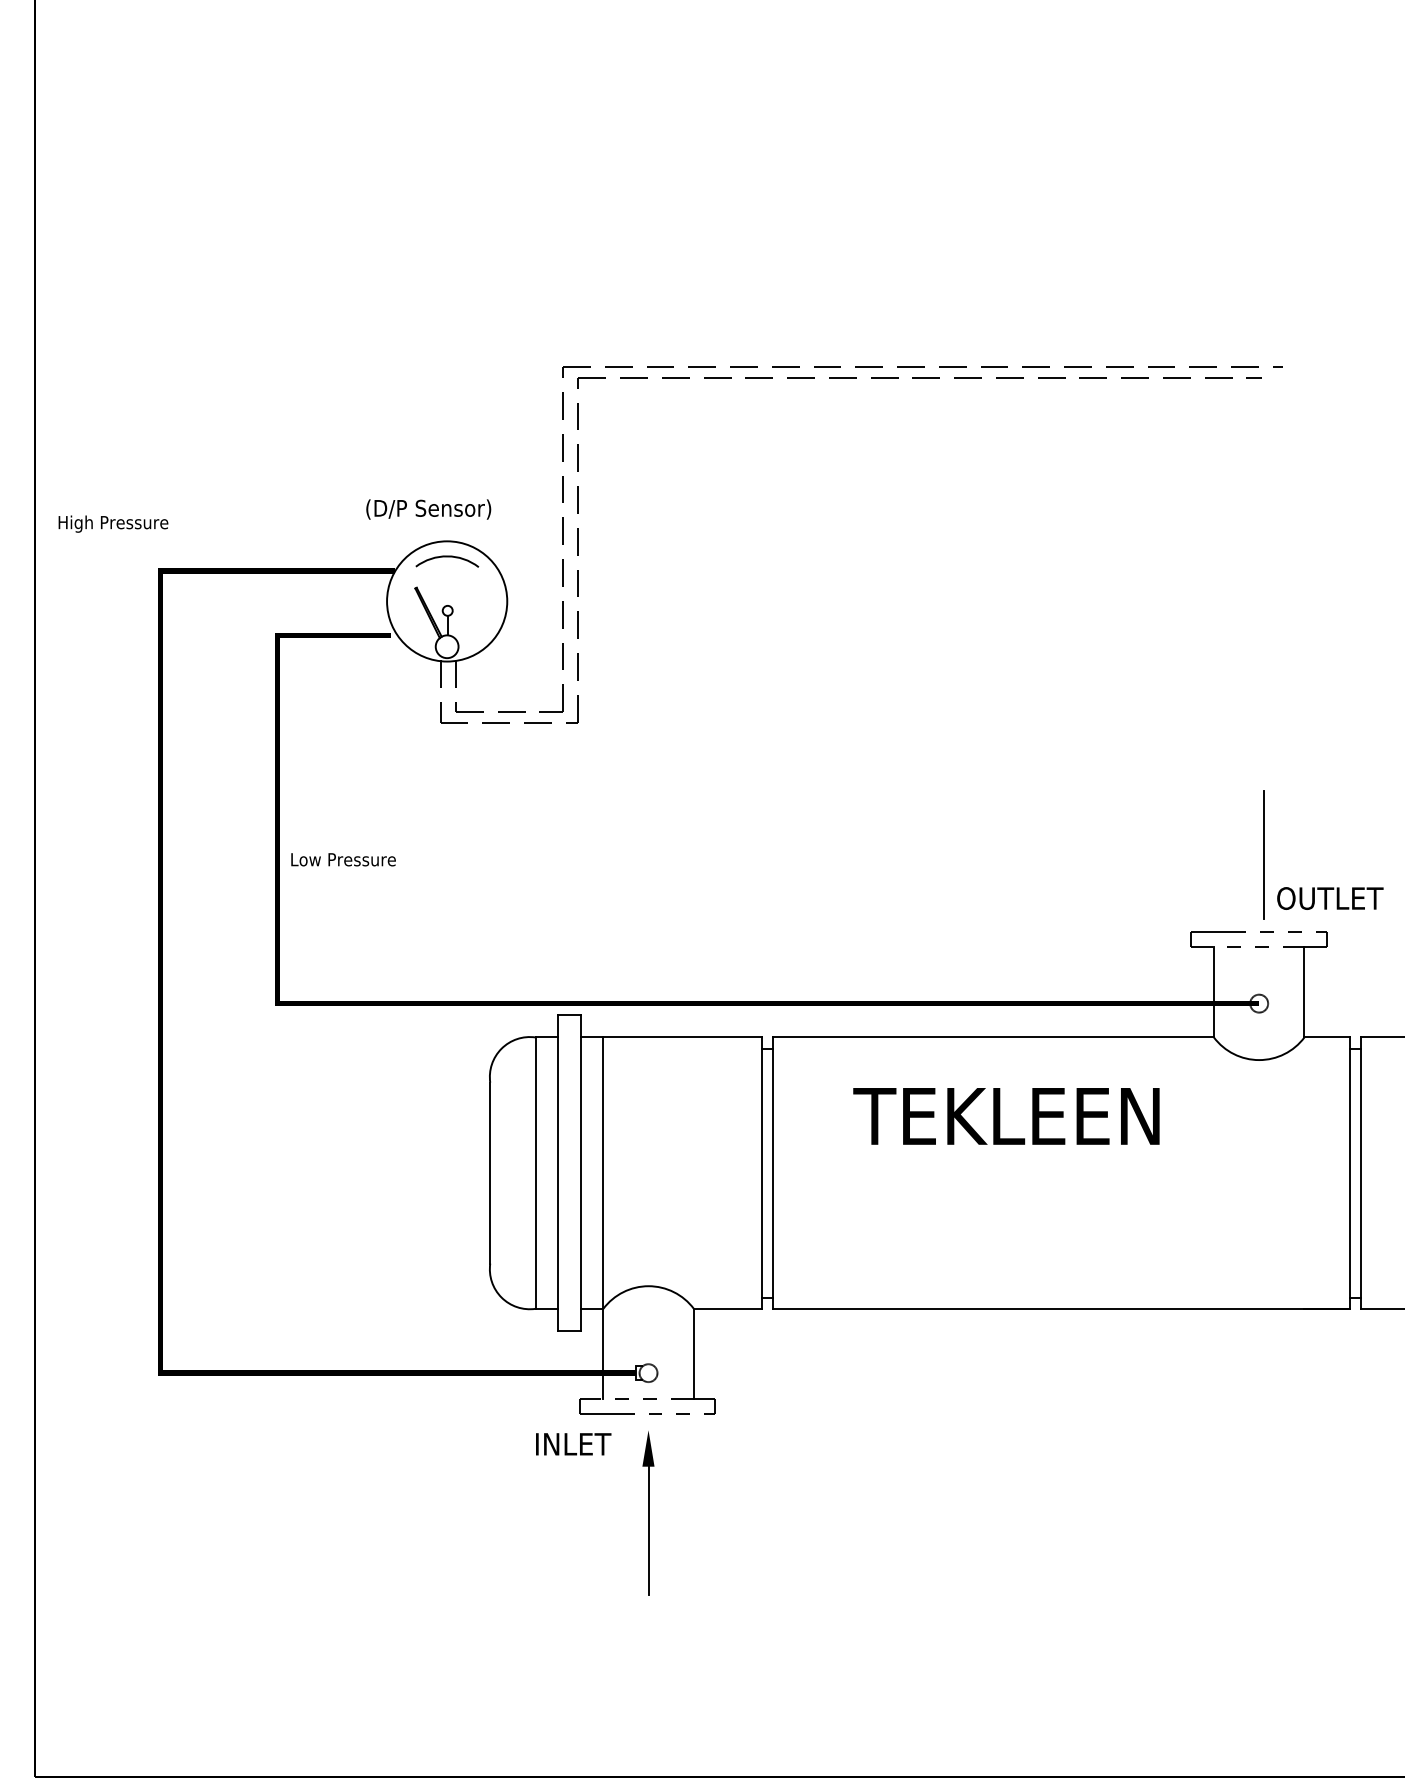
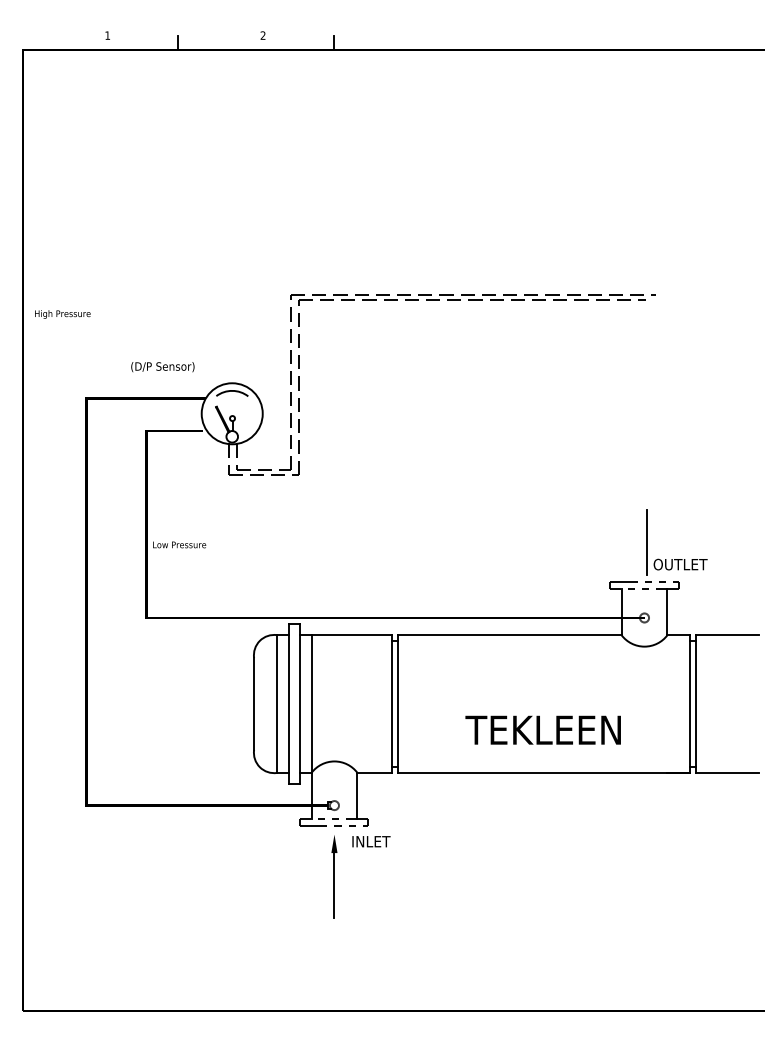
text: (427, 510) -> (162, 367), moved
text: (112, 524) -> (62, 314), moved
text: (1005, 1114) -> (542, 729), moved
text: (573, 1443) -> (371, 841), moved

